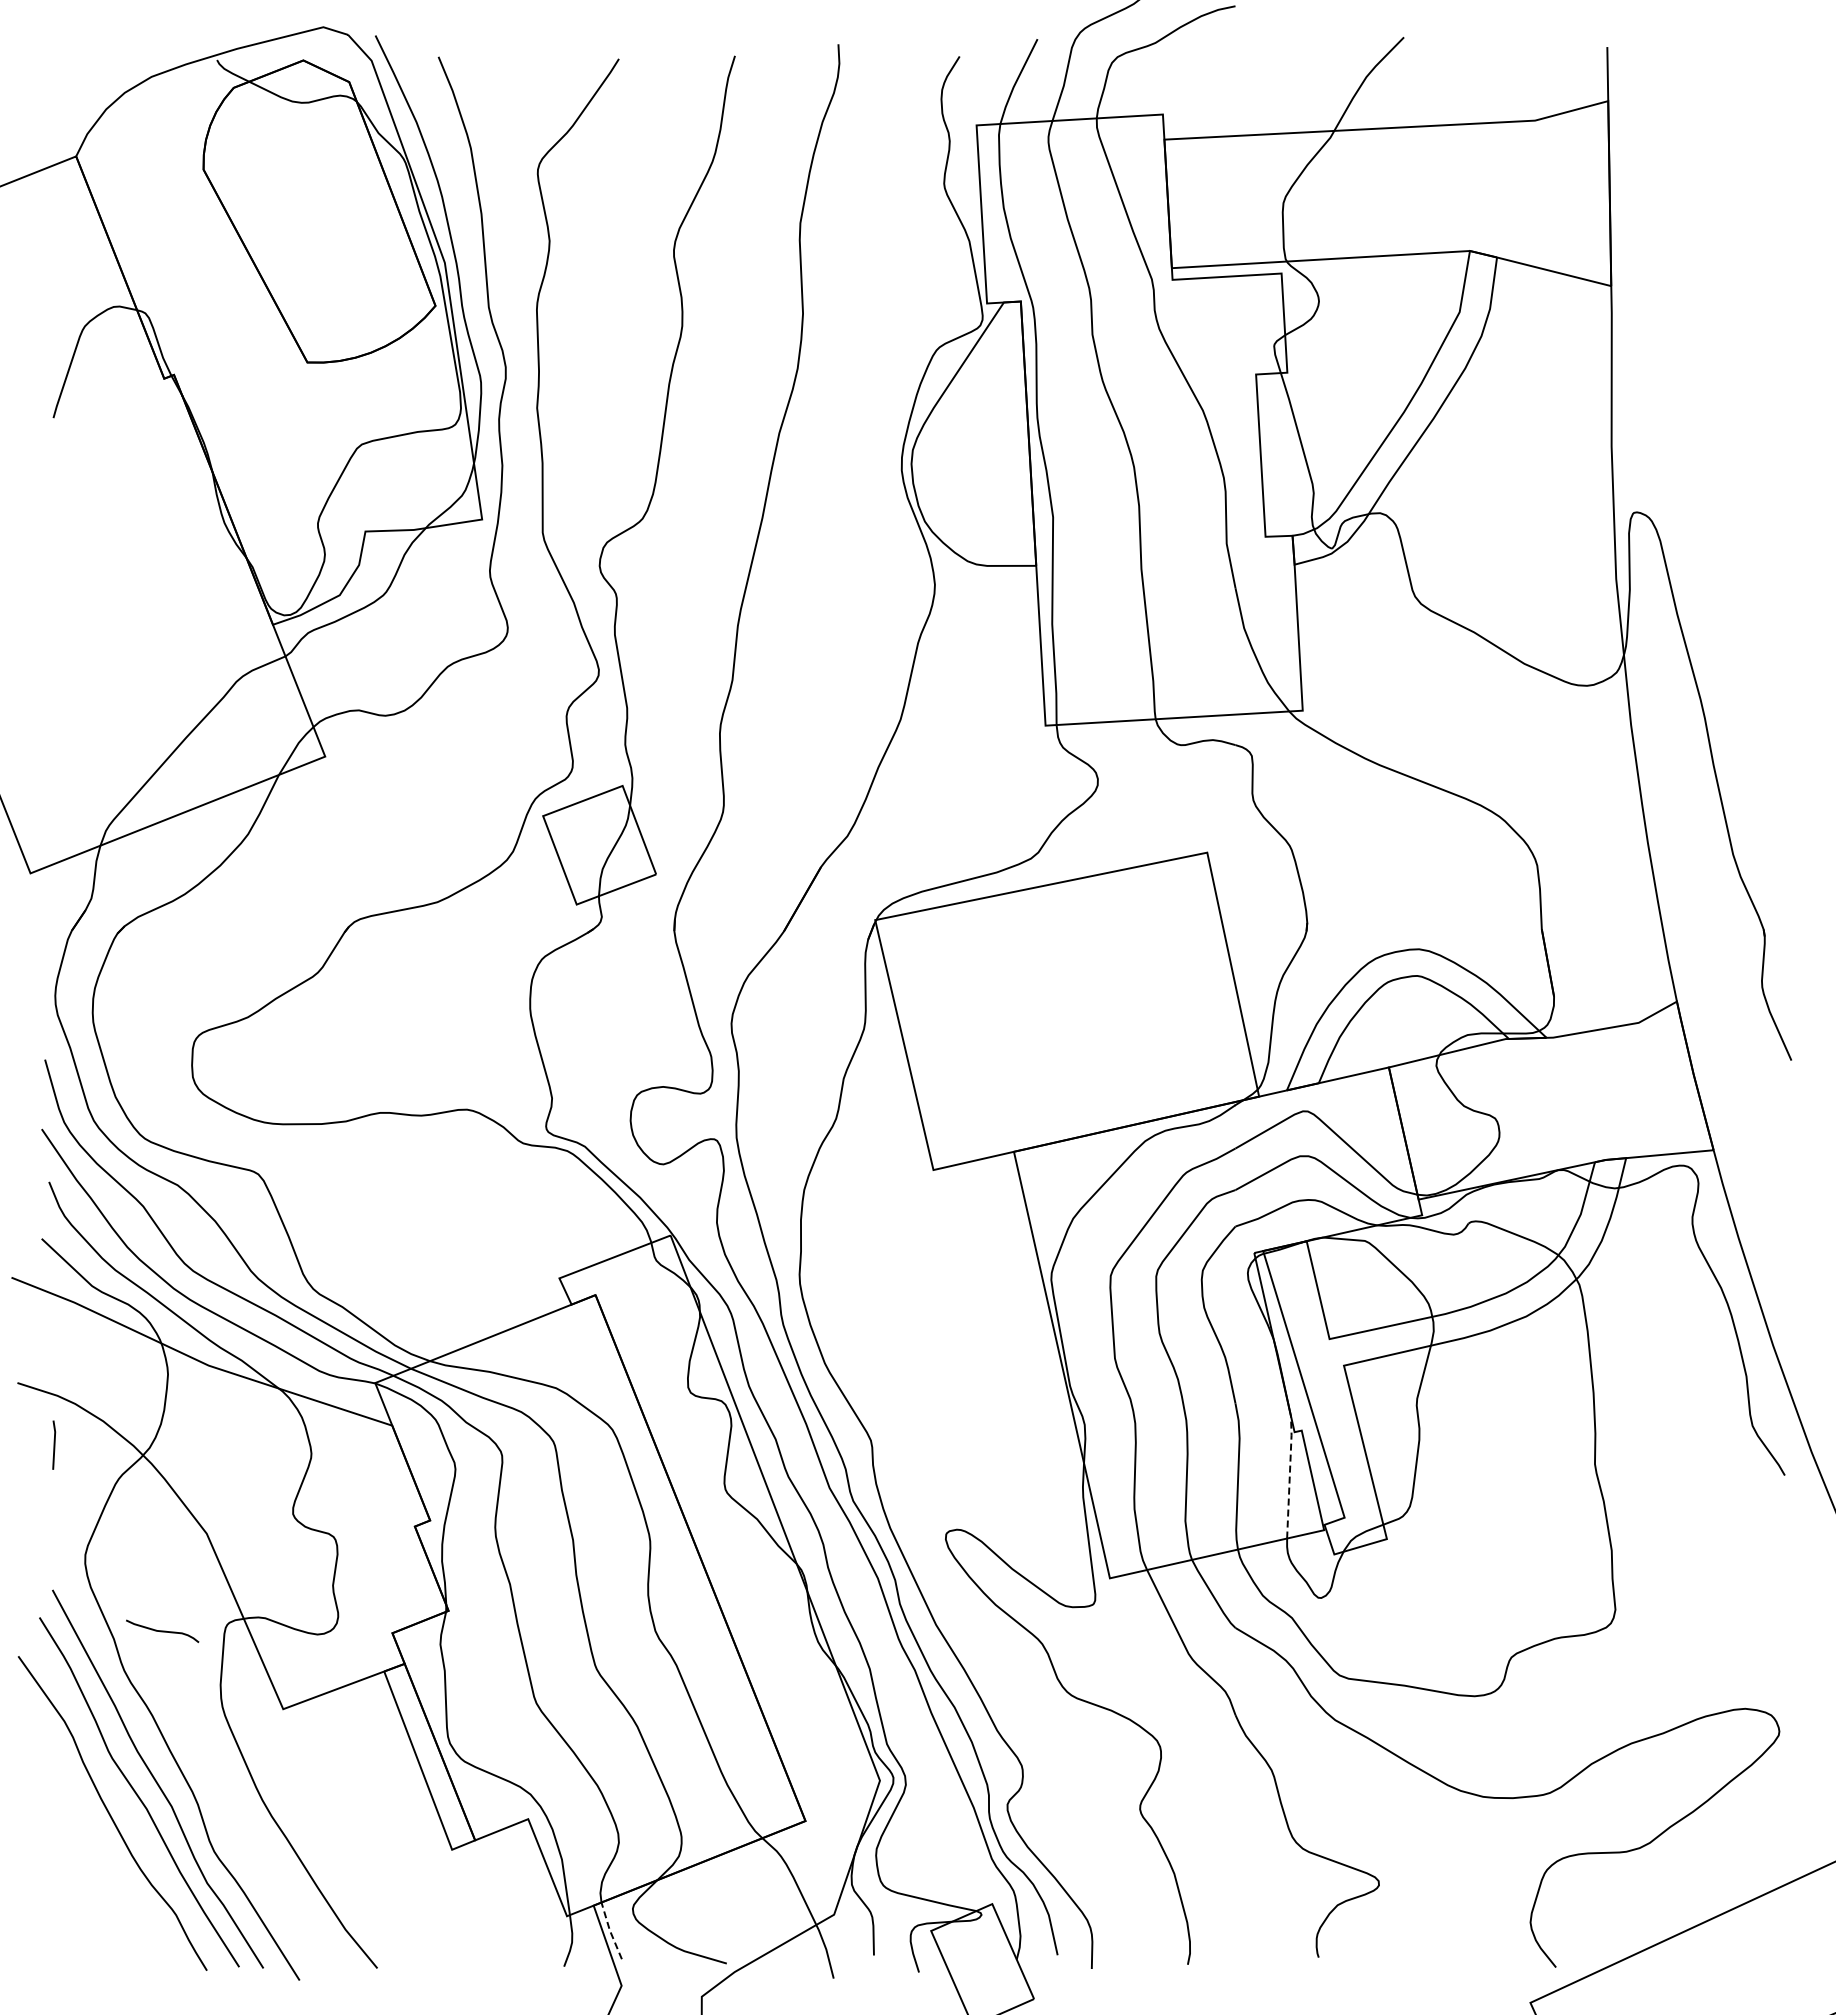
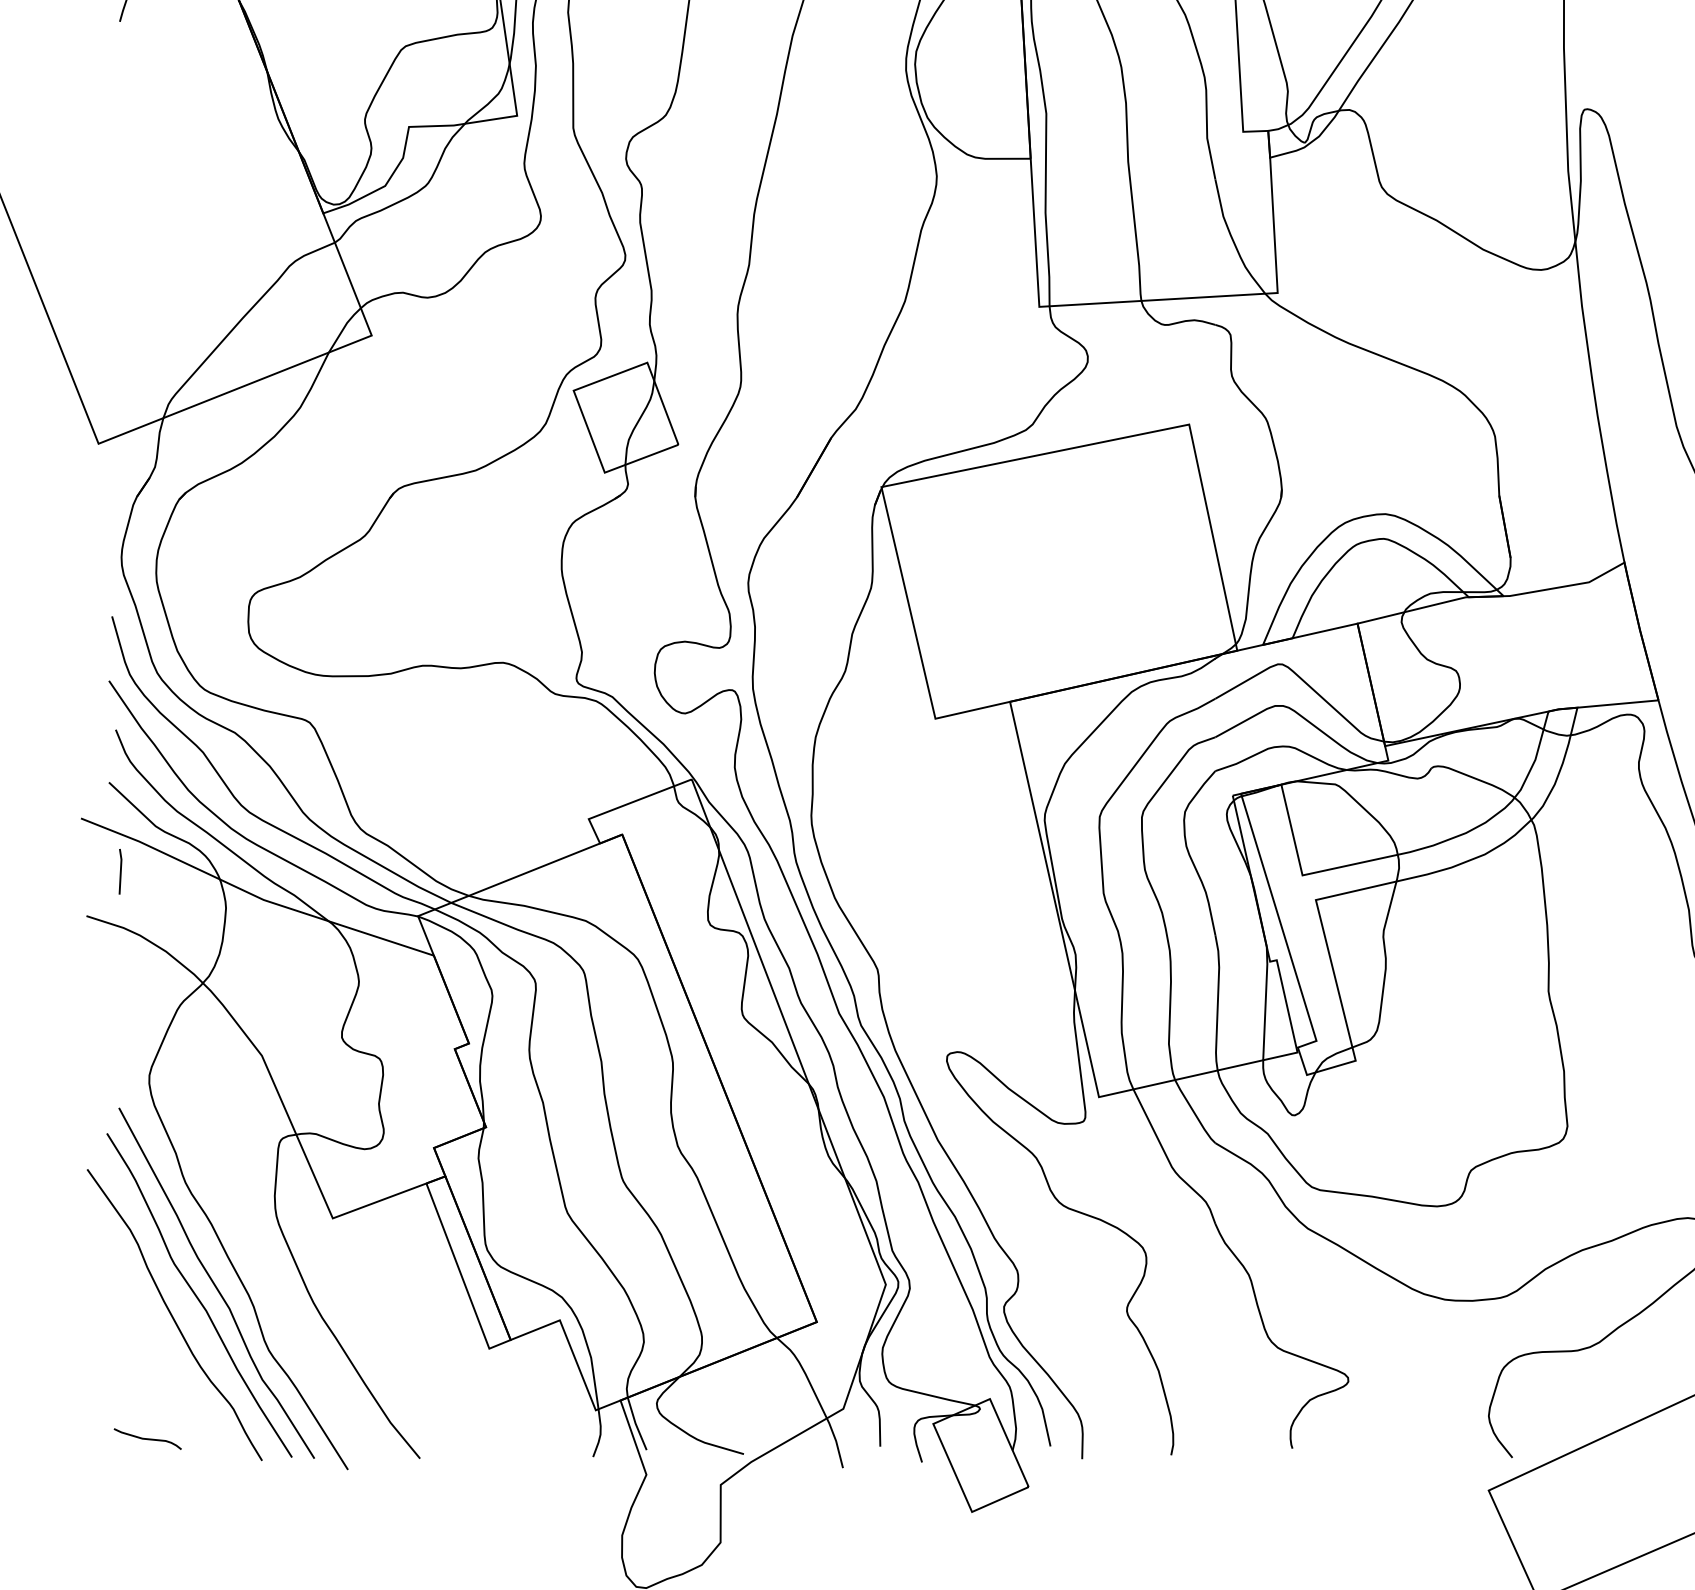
line: (54, 1444) -> (120, 871), moved
line: (1289, 1476) -> (1265, 1002), dashed -> solid
curve: (162, 1630) -> (147, 1438), moved
line: (609, 1930) -> (635, 1423), dashed -> solid

